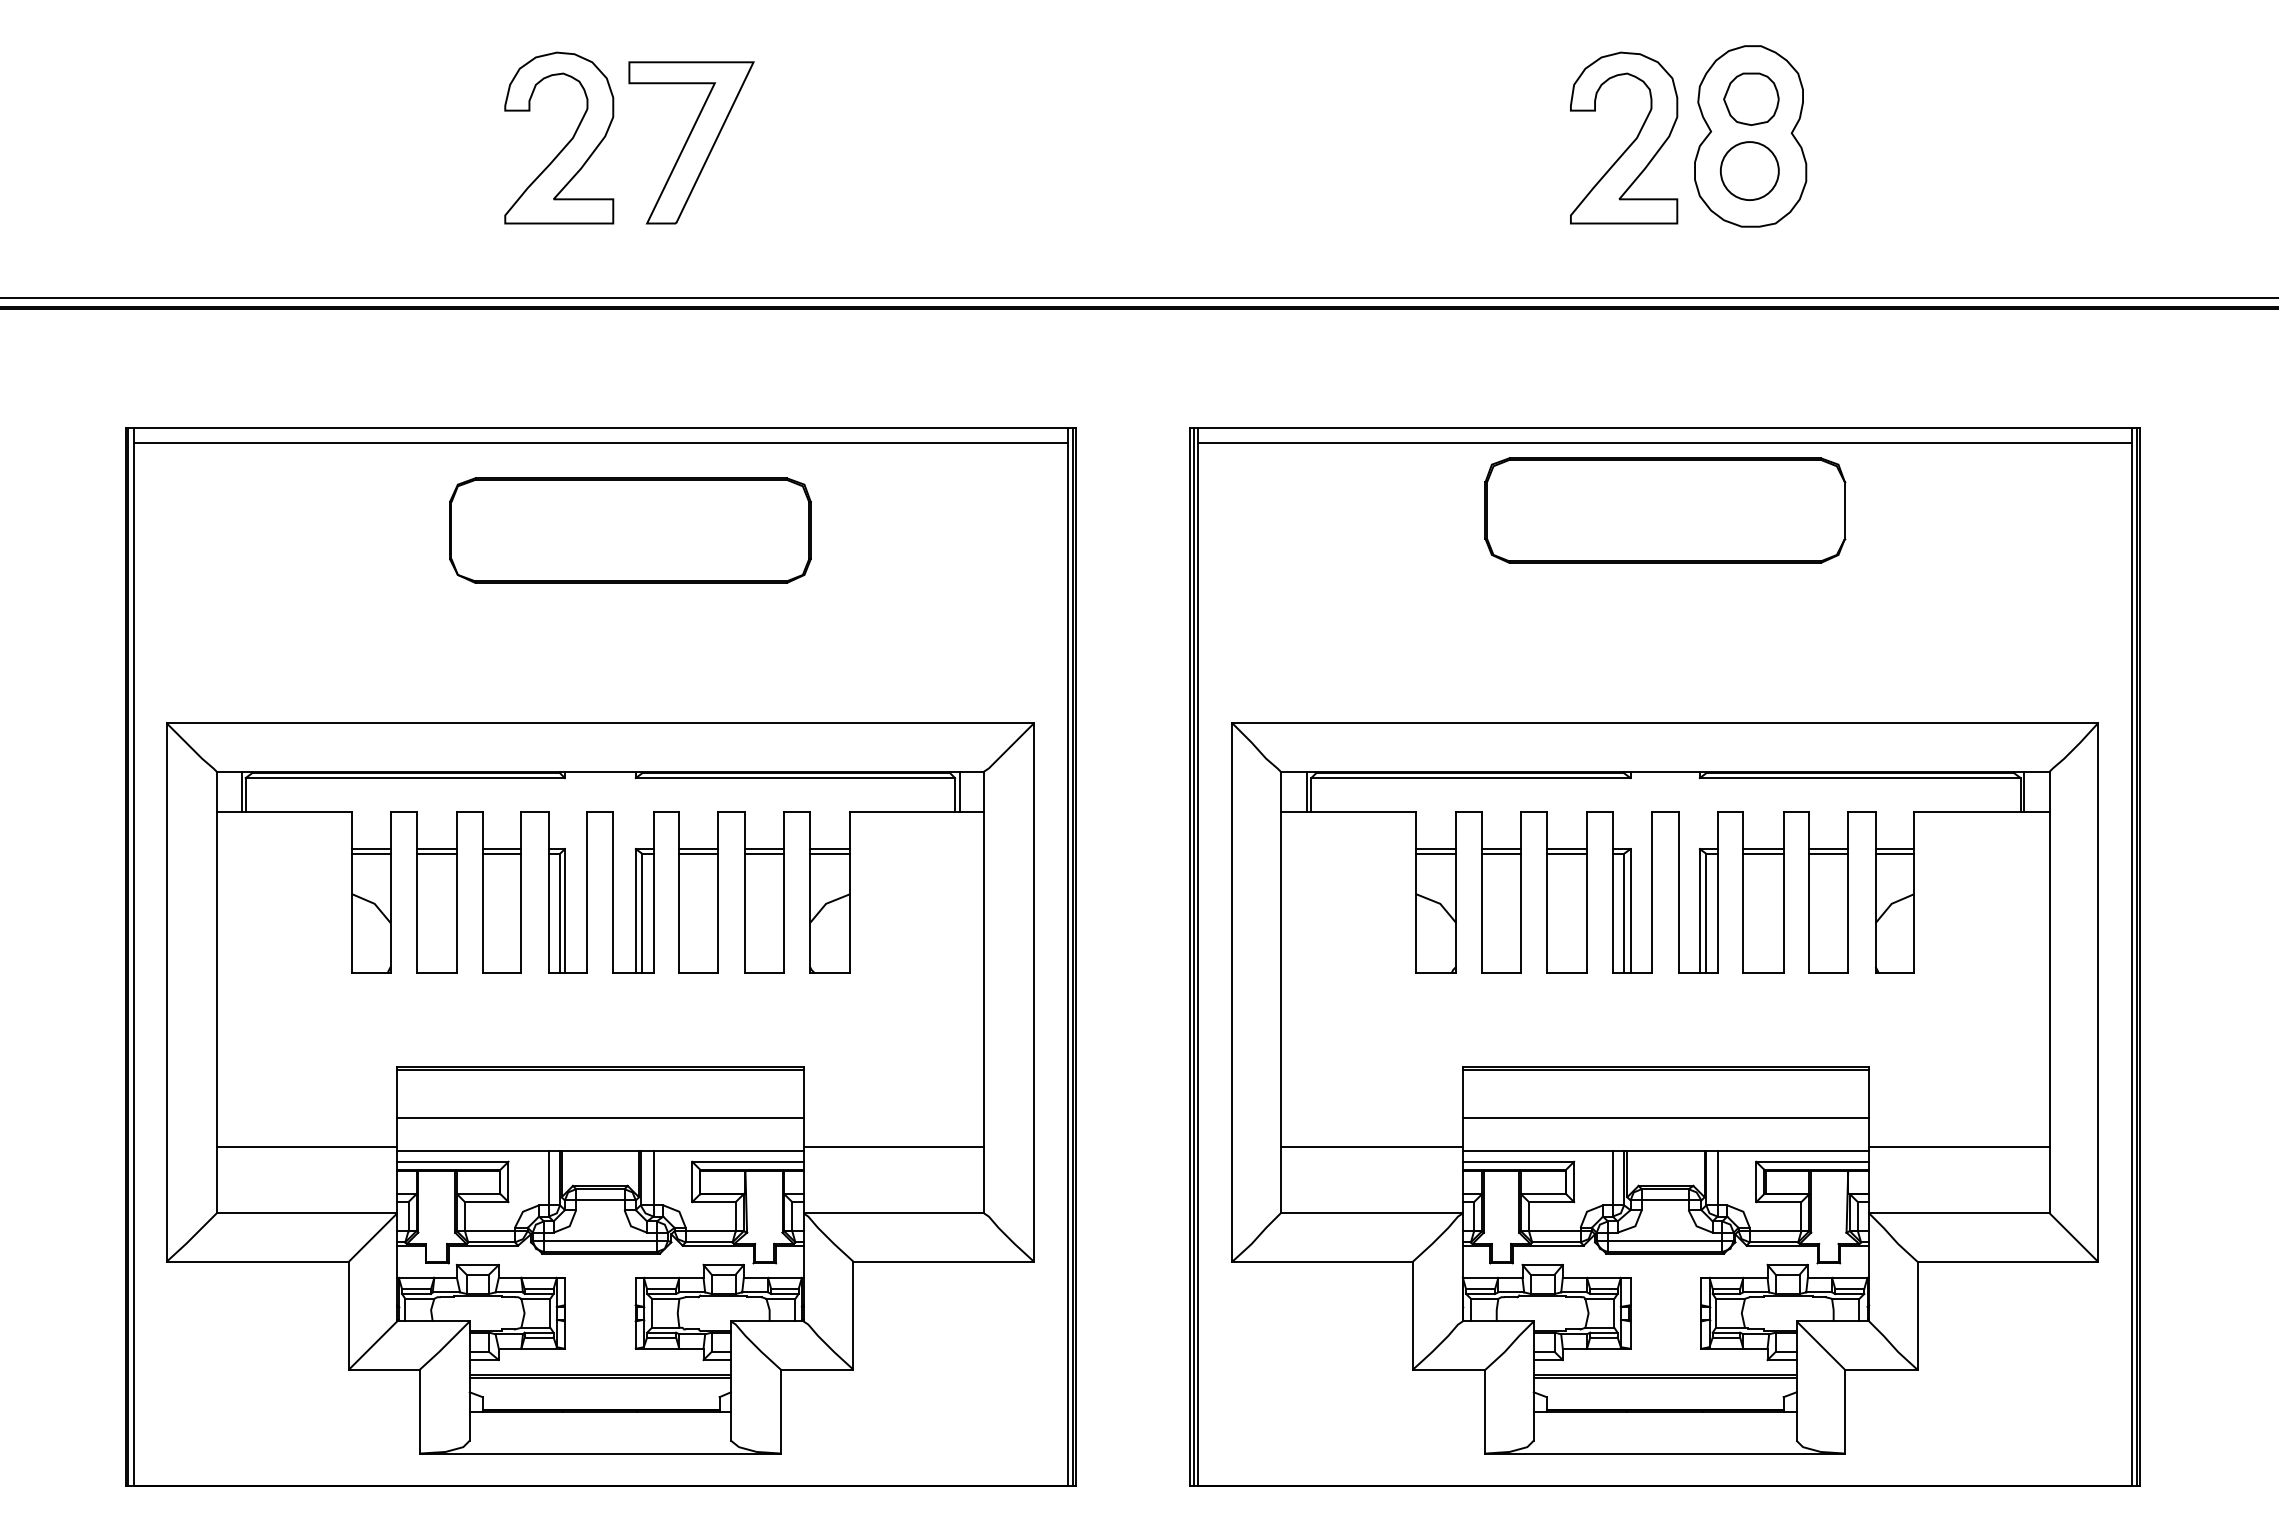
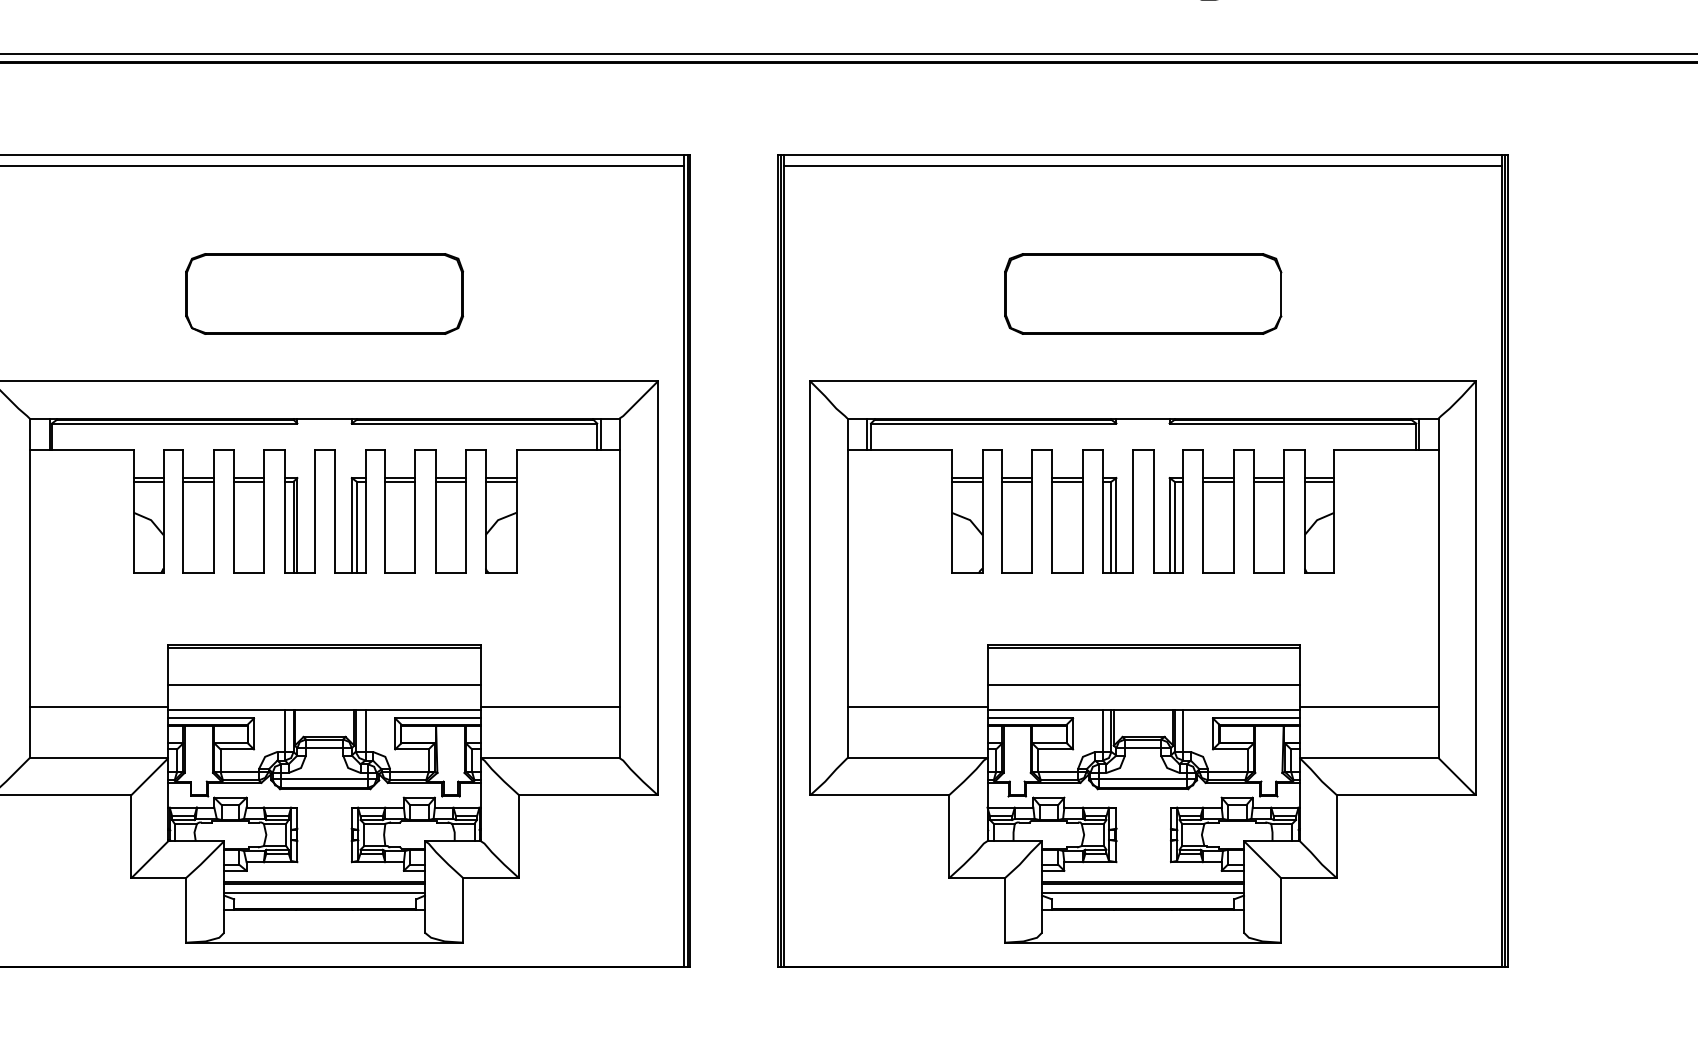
part: (1665, 510) -> (1143, 293), moved
part: (630, 530) -> (324, 293), moved
line: (599, 1389) -> (323, 893), added
line: (1664, 1389) -> (1142, 893), added

